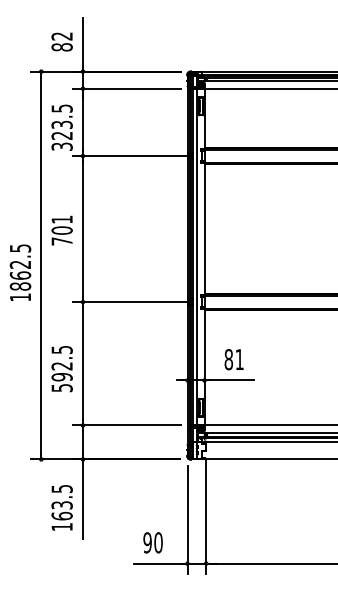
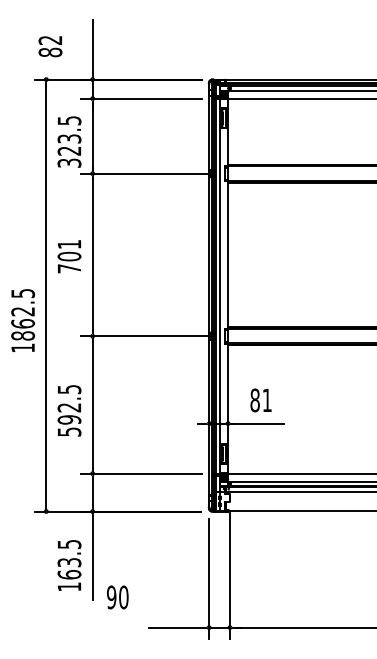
text: (62, 41) -> (50, 46), moved
text: (20, 272) -> (23, 320), moved
text: (152, 542) -> (117, 597), moved

